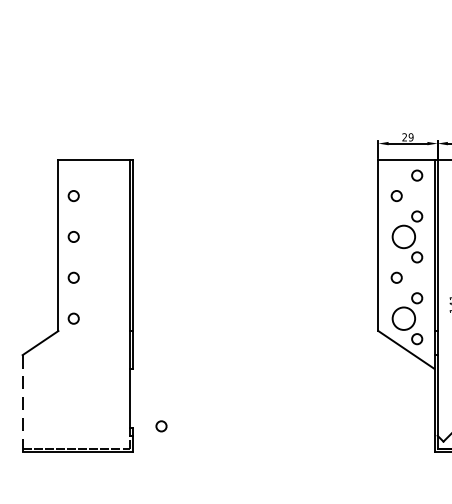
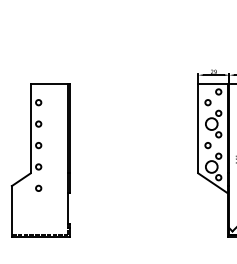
line: (21, 403) -> (11, 211), dashed -> solid
circle: (161, 424) -> (38, 187), moved

